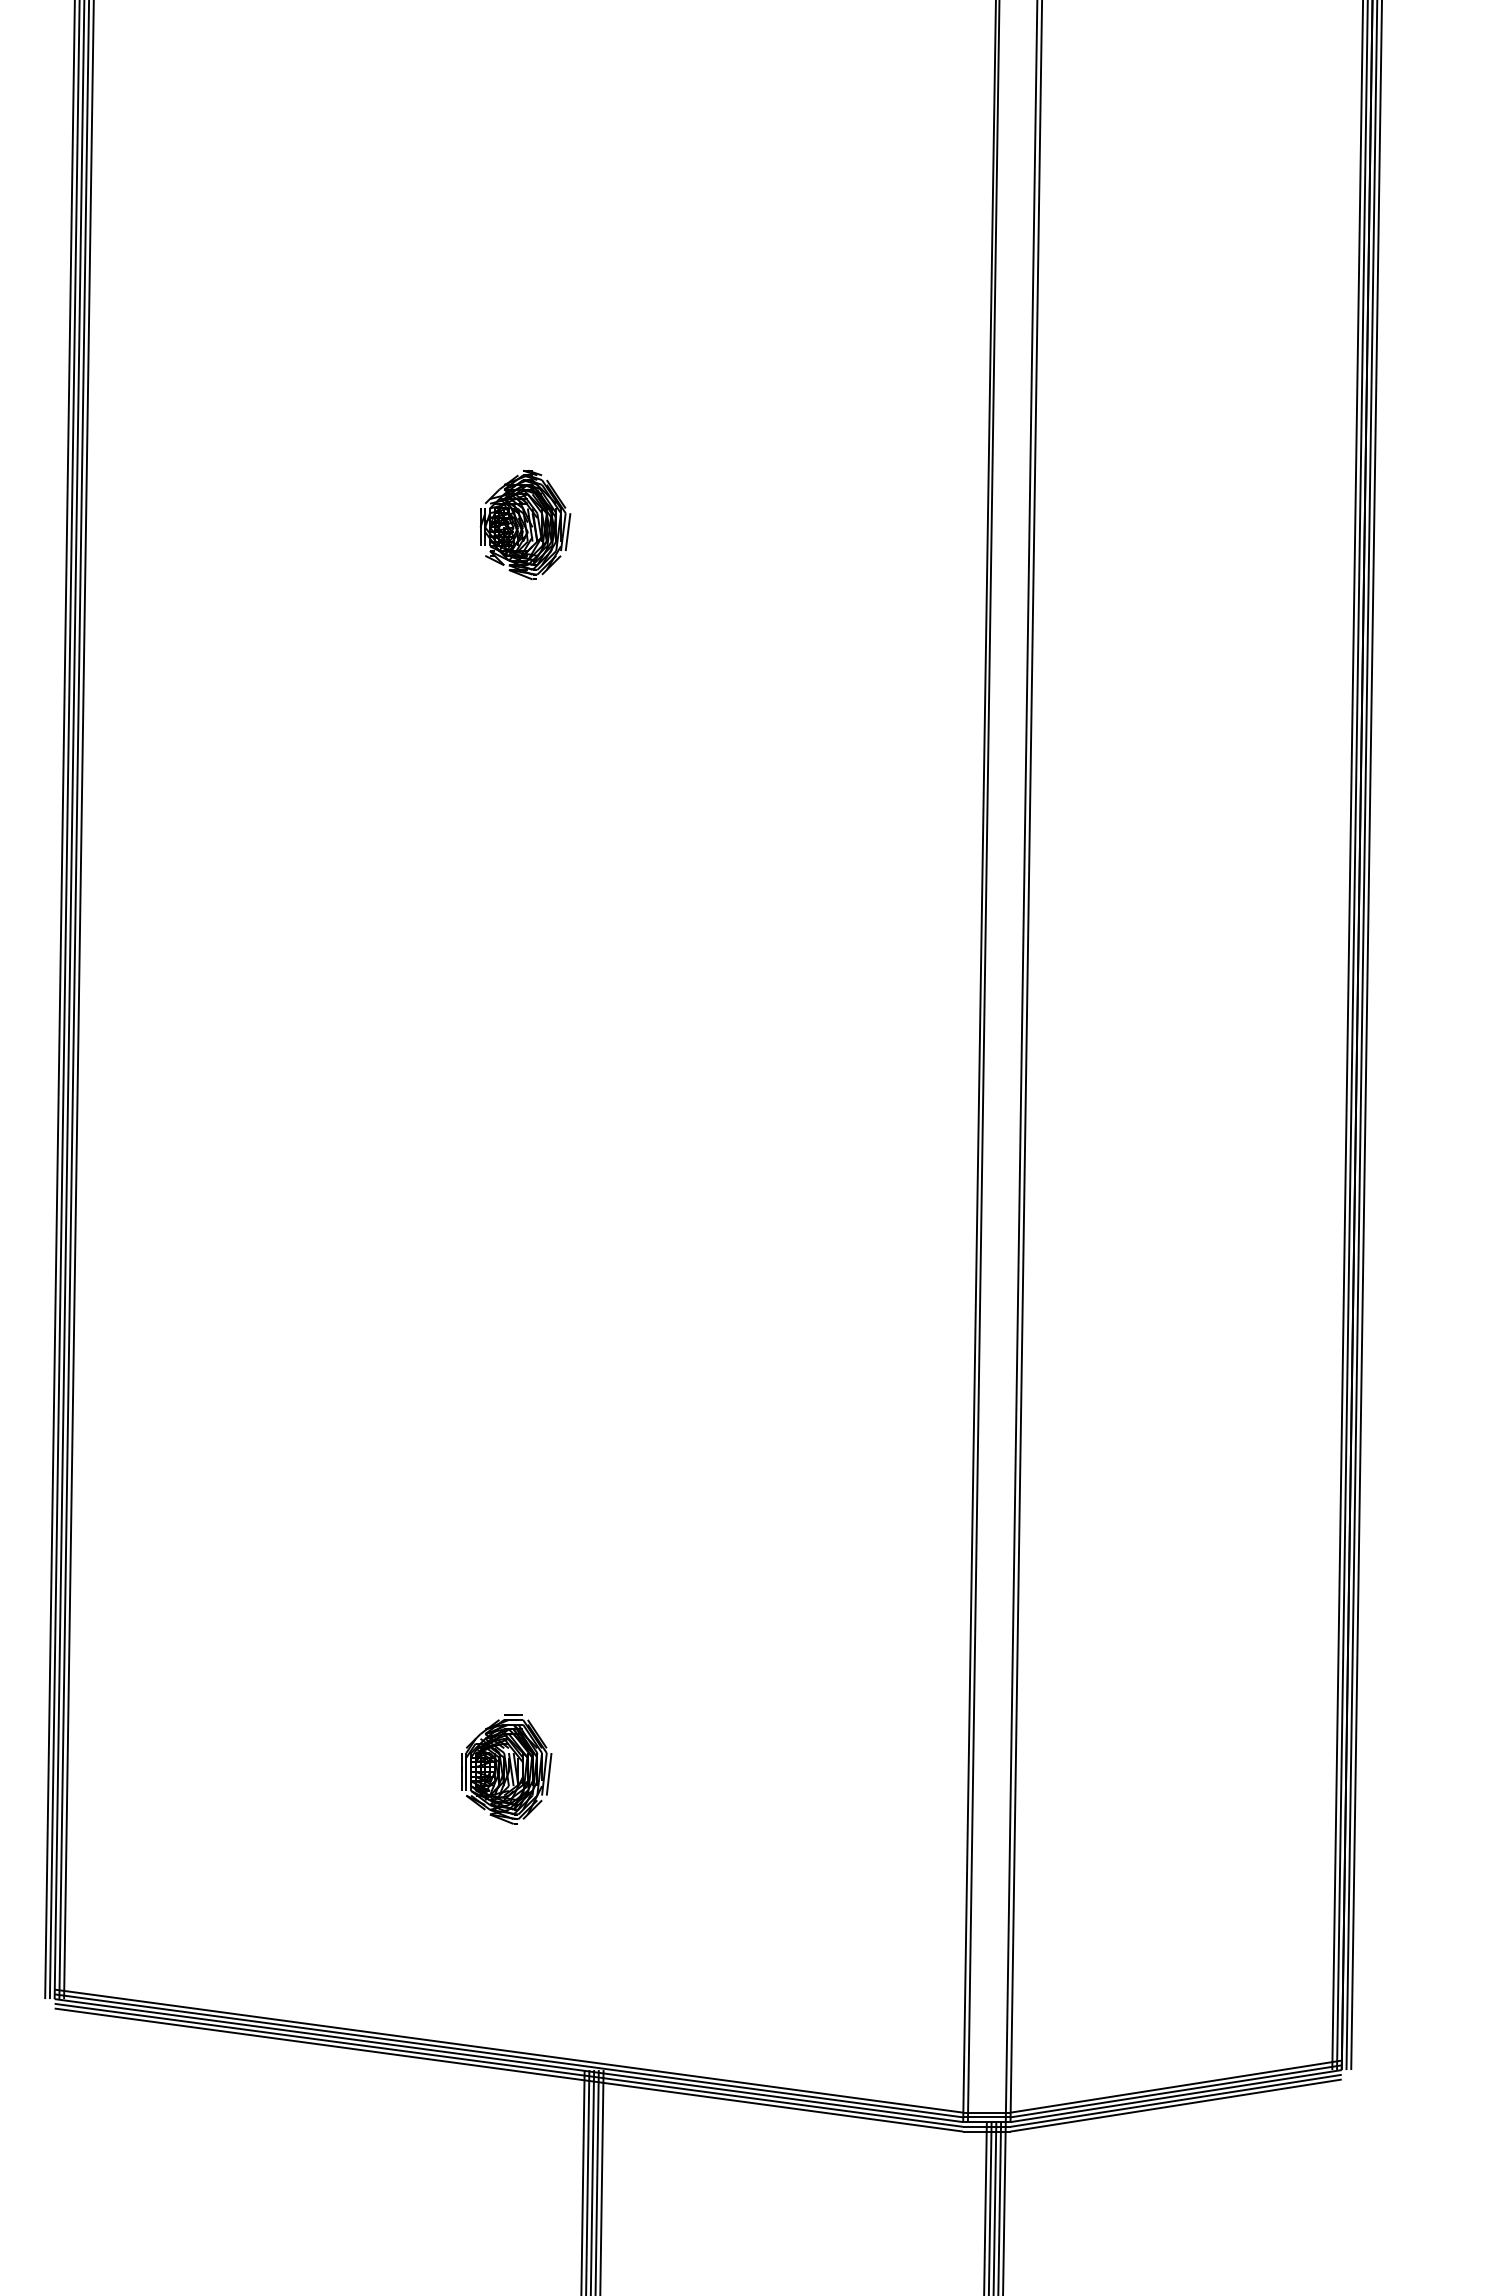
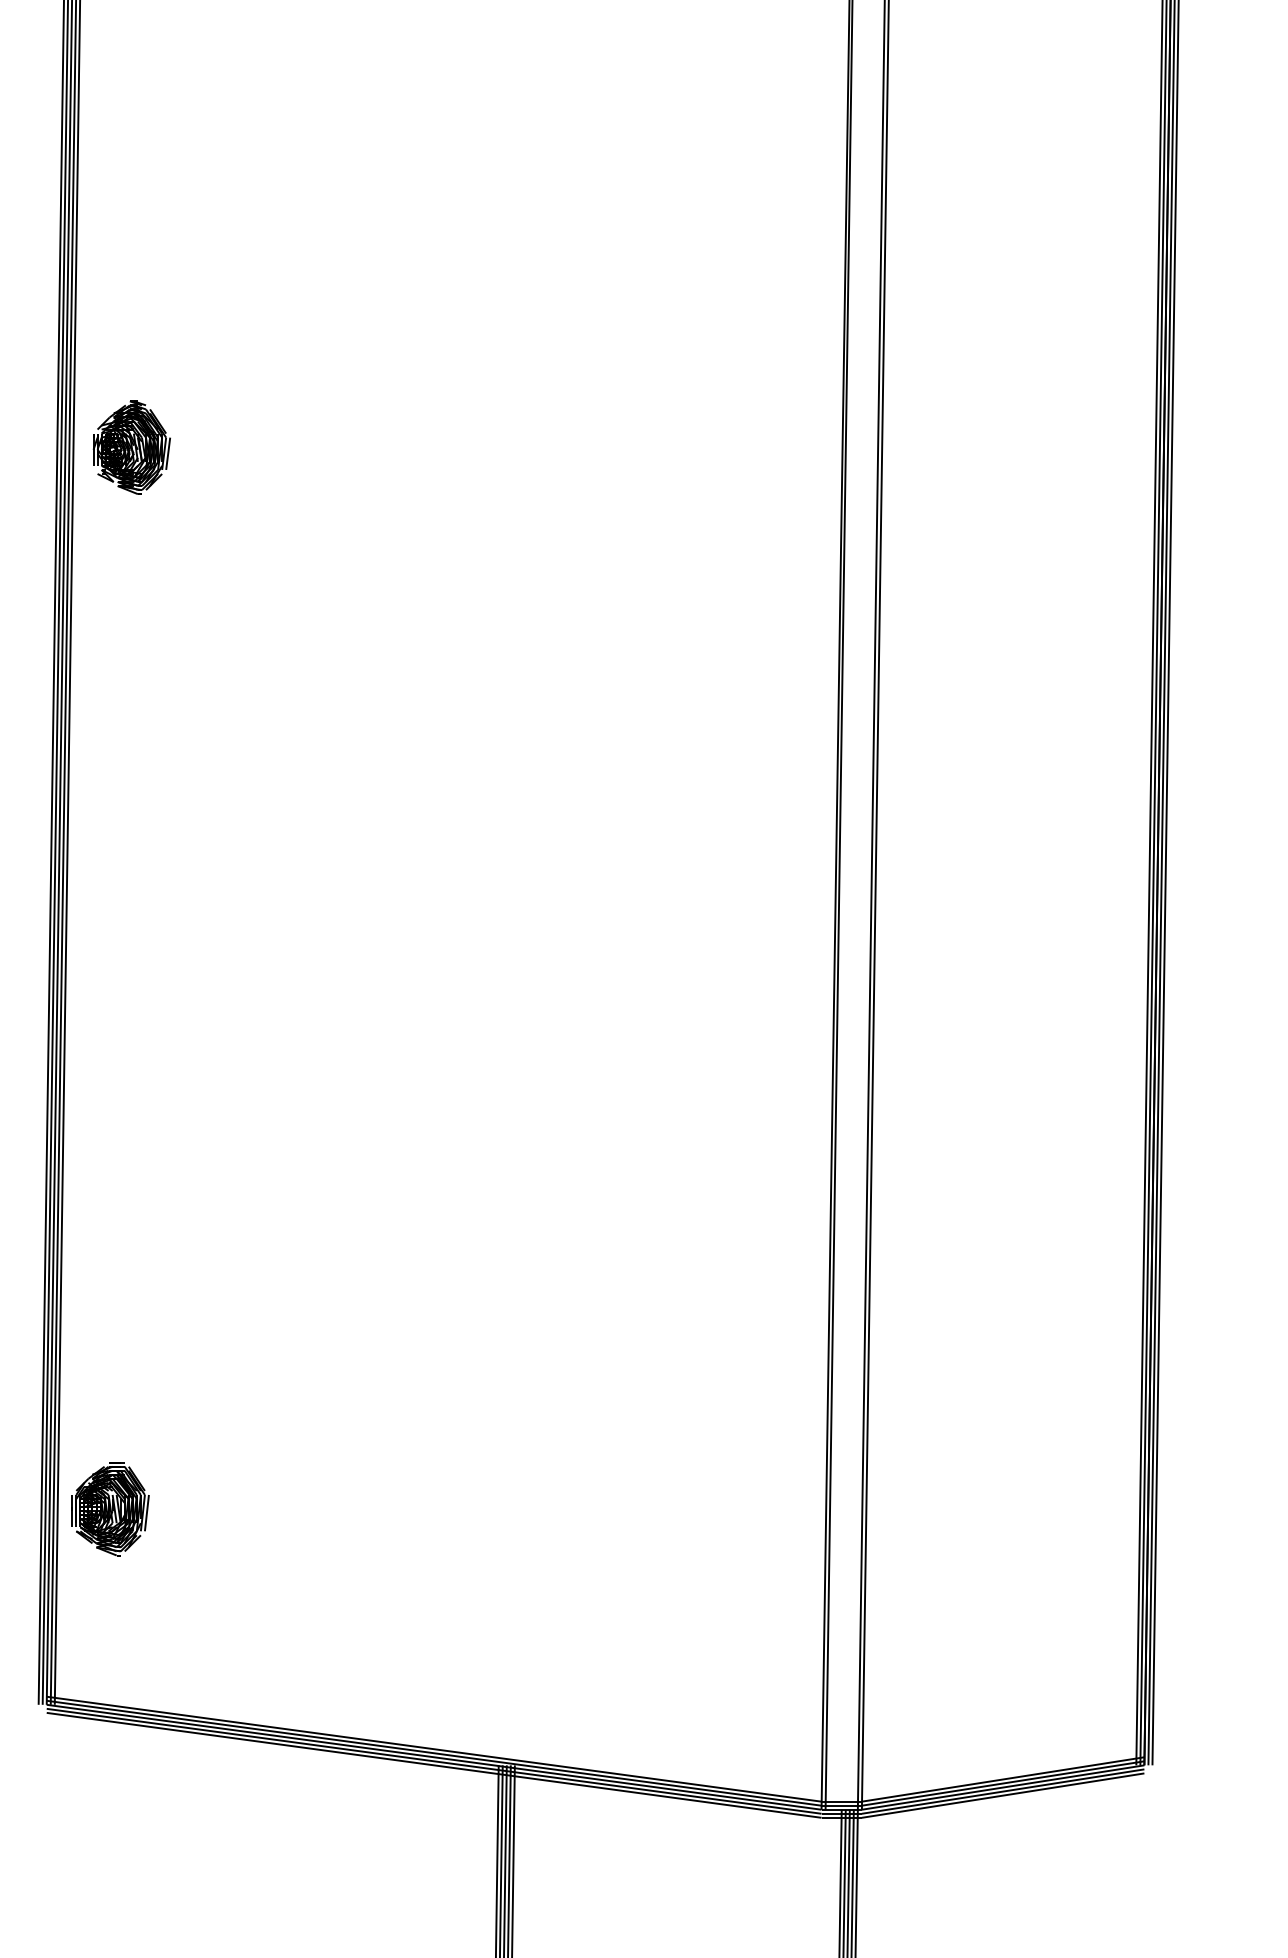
part: (525, 524) -> (131, 447), moved
part: (506, 1769) -> (110, 1509), moved

